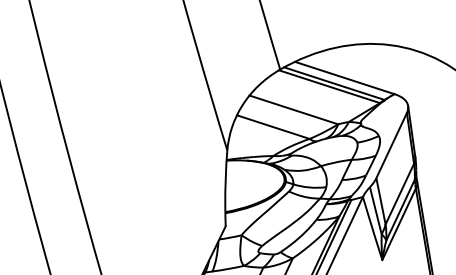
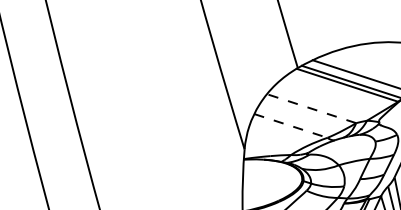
line: (293, 109) -> (311, 108), solid -> dashed
line: (273, 127) -> (291, 126), solid -> dashed

